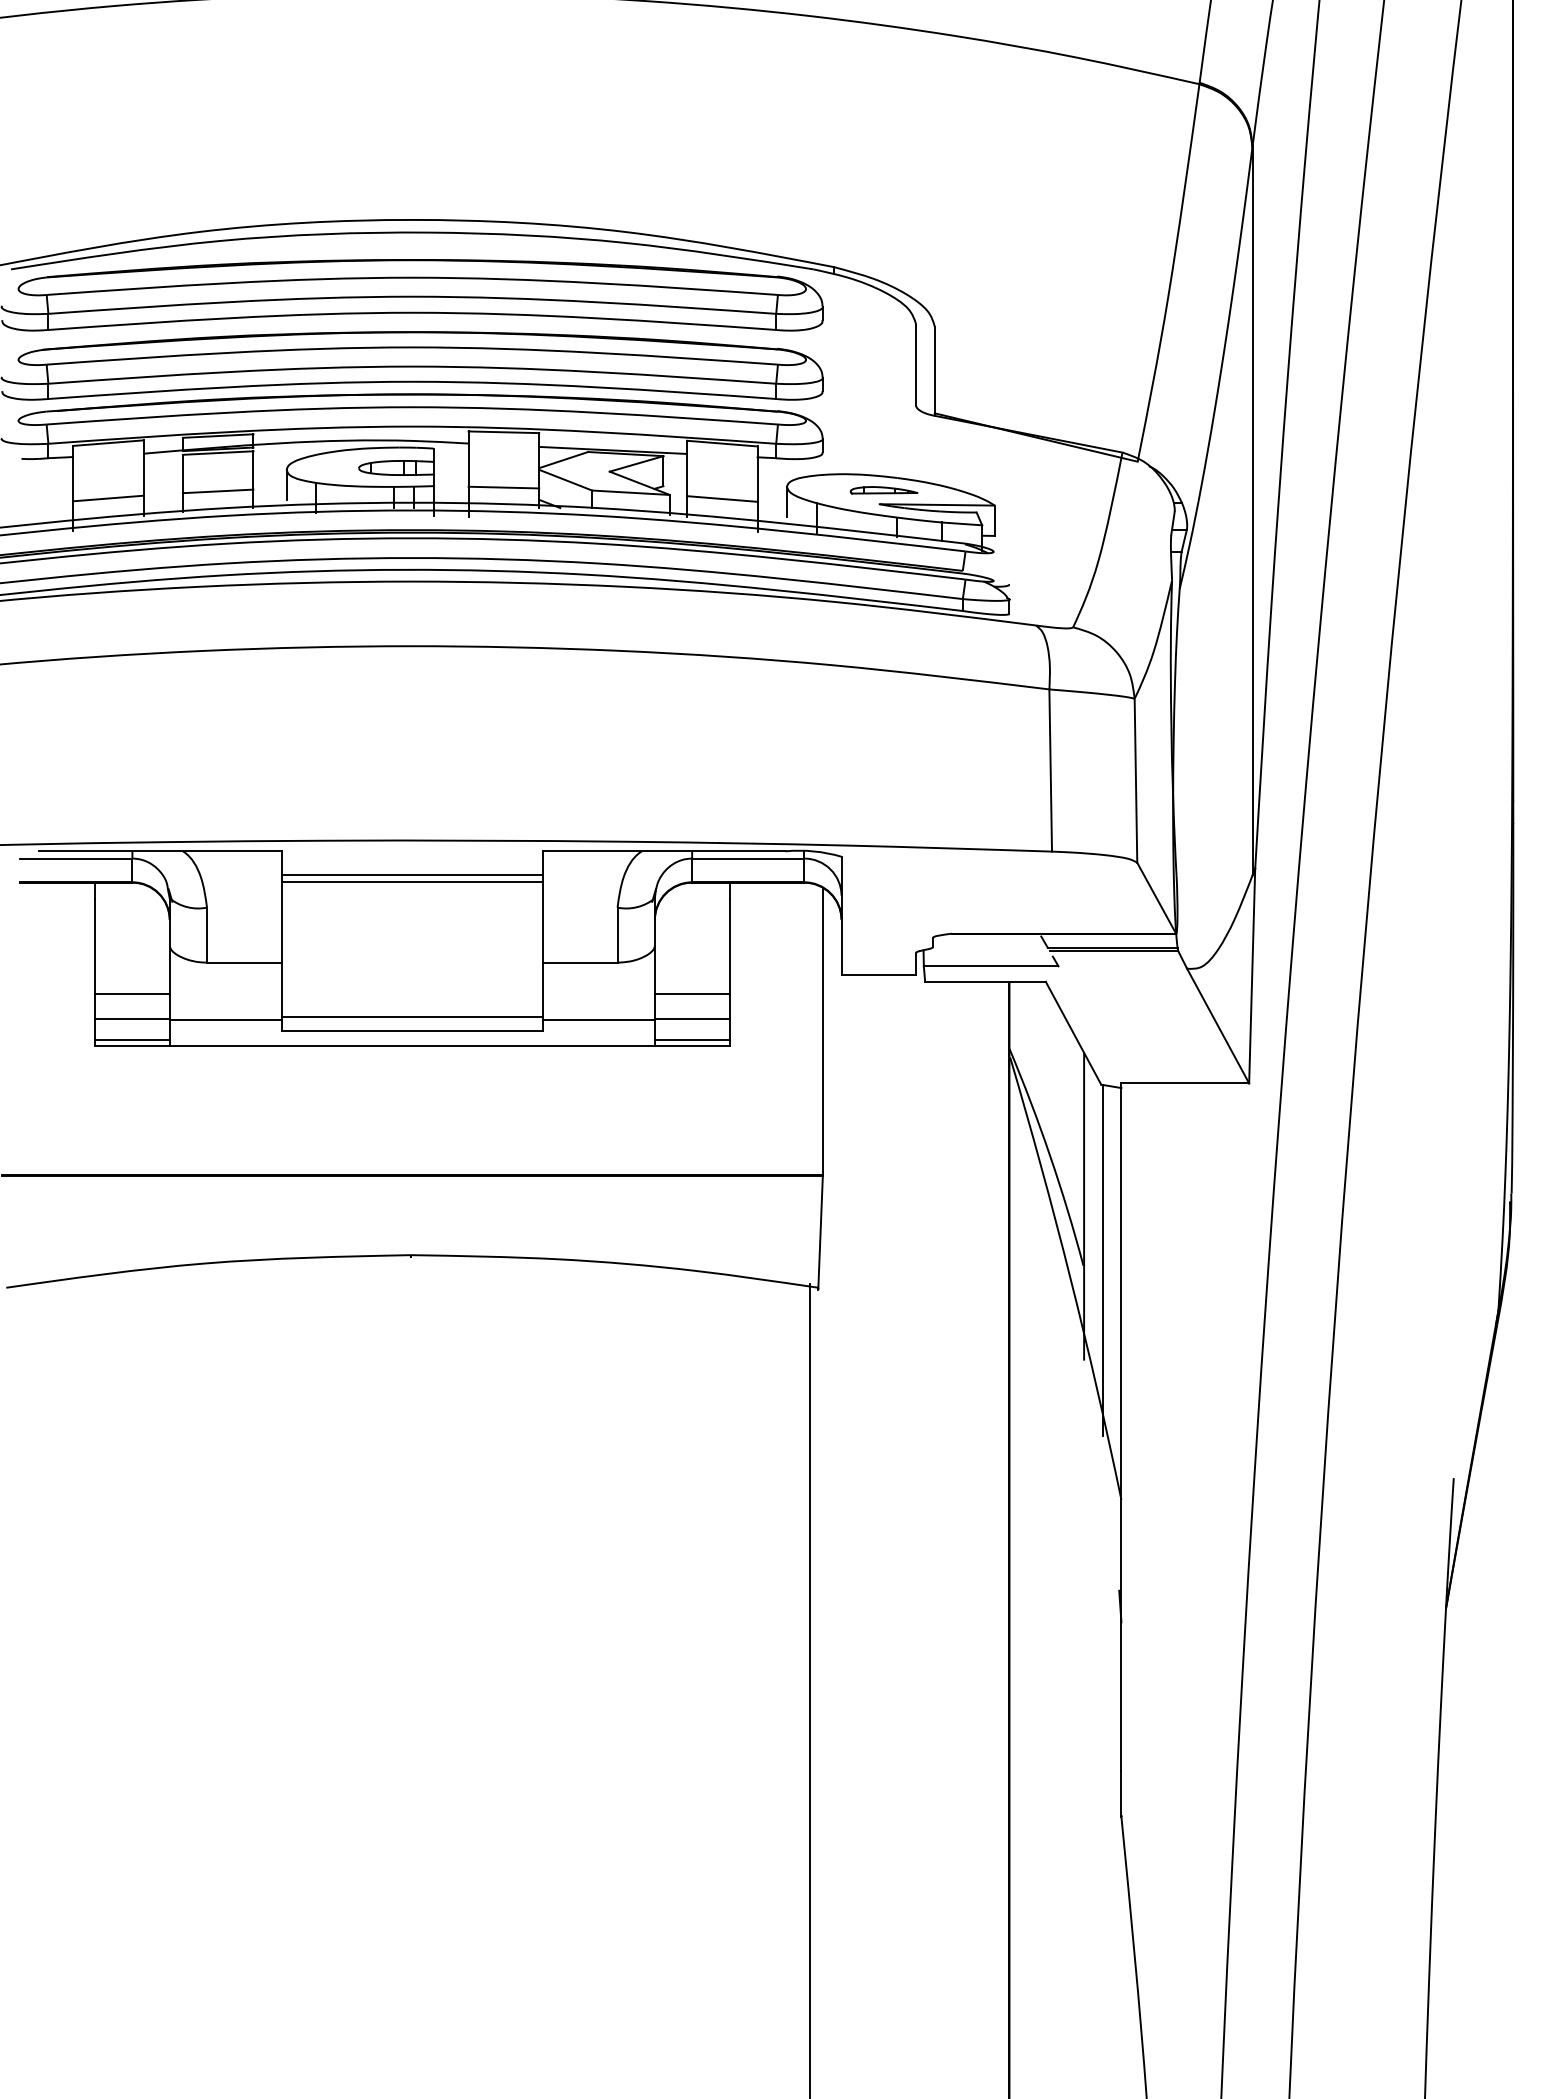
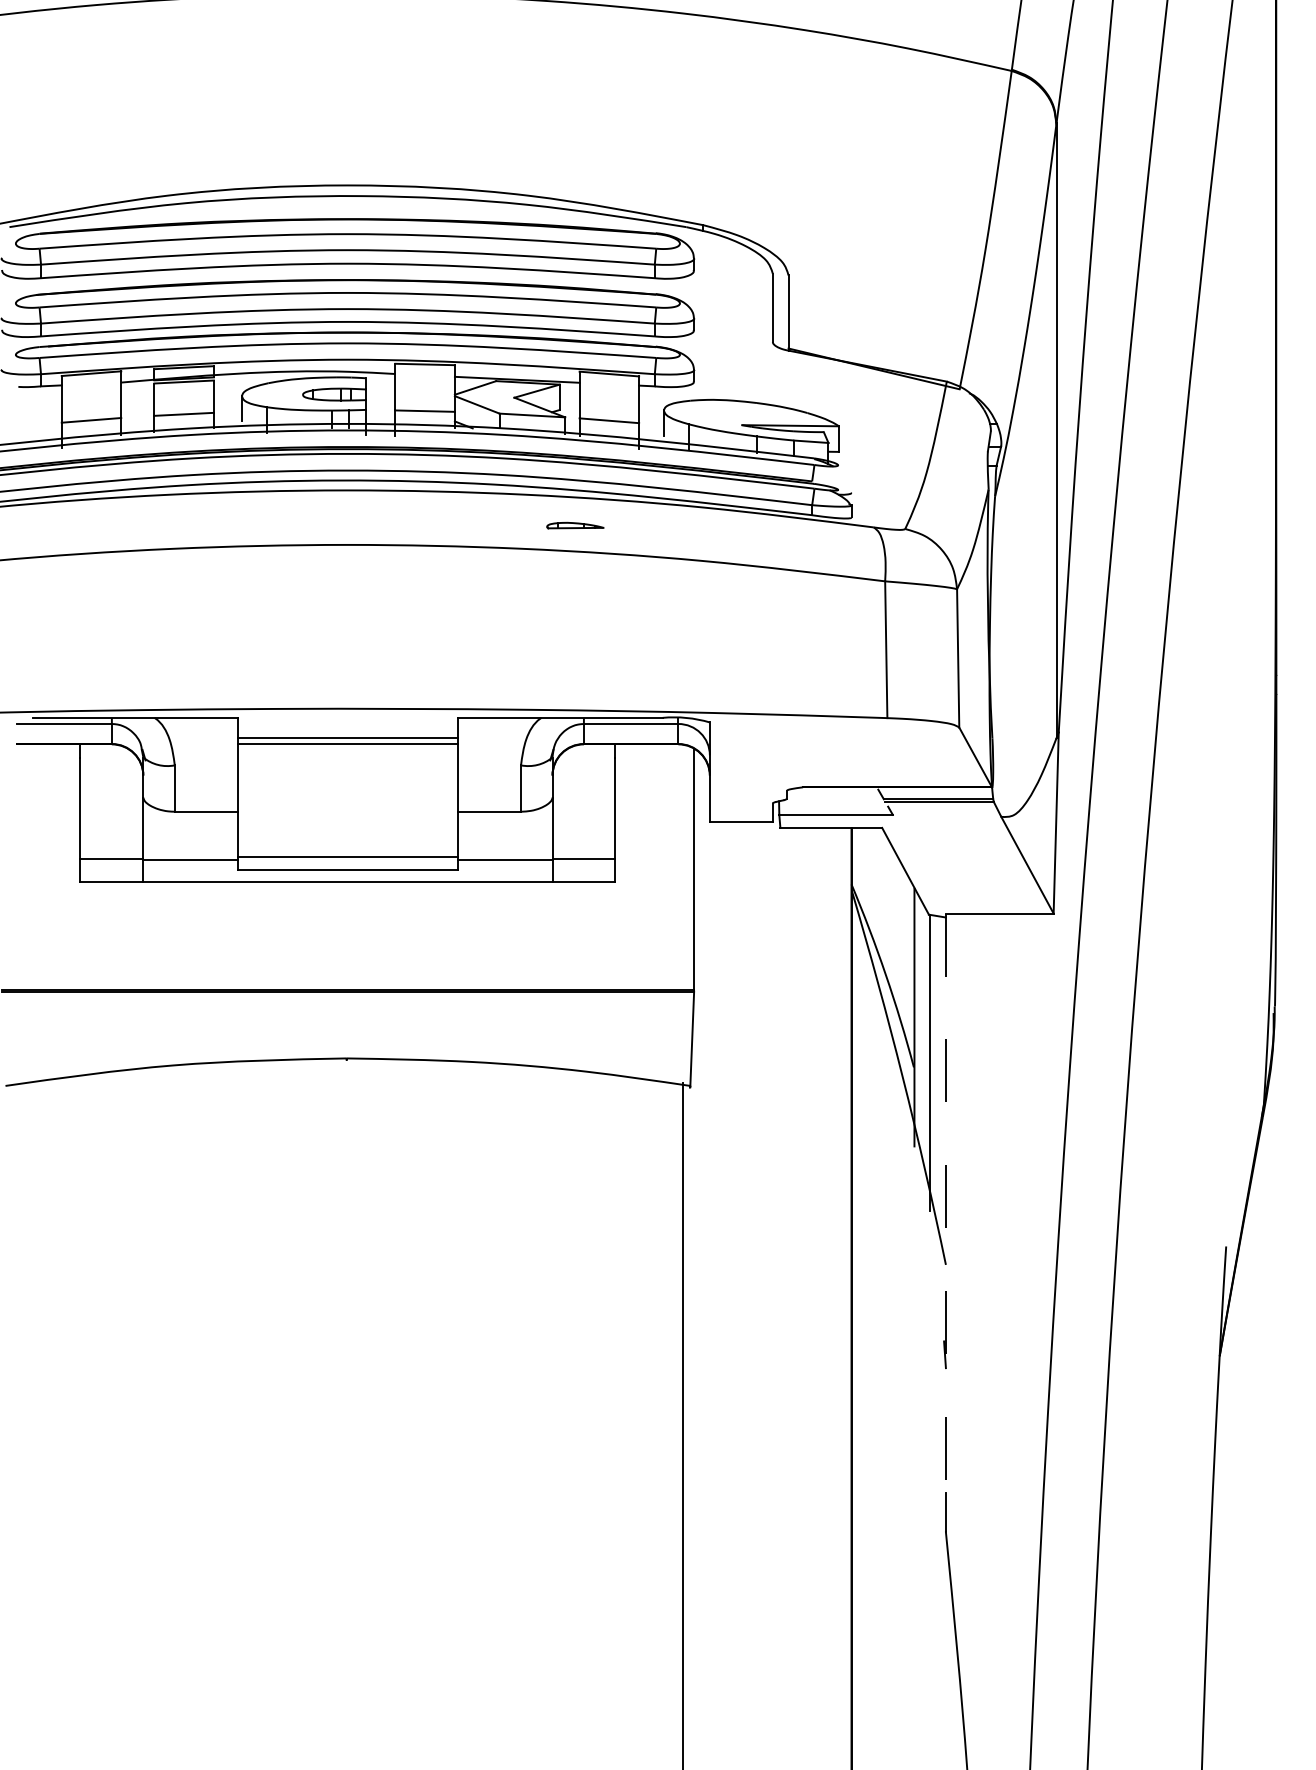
part: (883, 490) -> (574, 525), moved
line: (132, 993) -> (111, 837), removed
line: (691, 993) -> (583, 837), removed
line: (132, 1040) -> (111, 877), removed
line: (691, 1040) -> (583, 877), removed
line: (1121, 1427) -> (945, 1203), solid -> dashed

